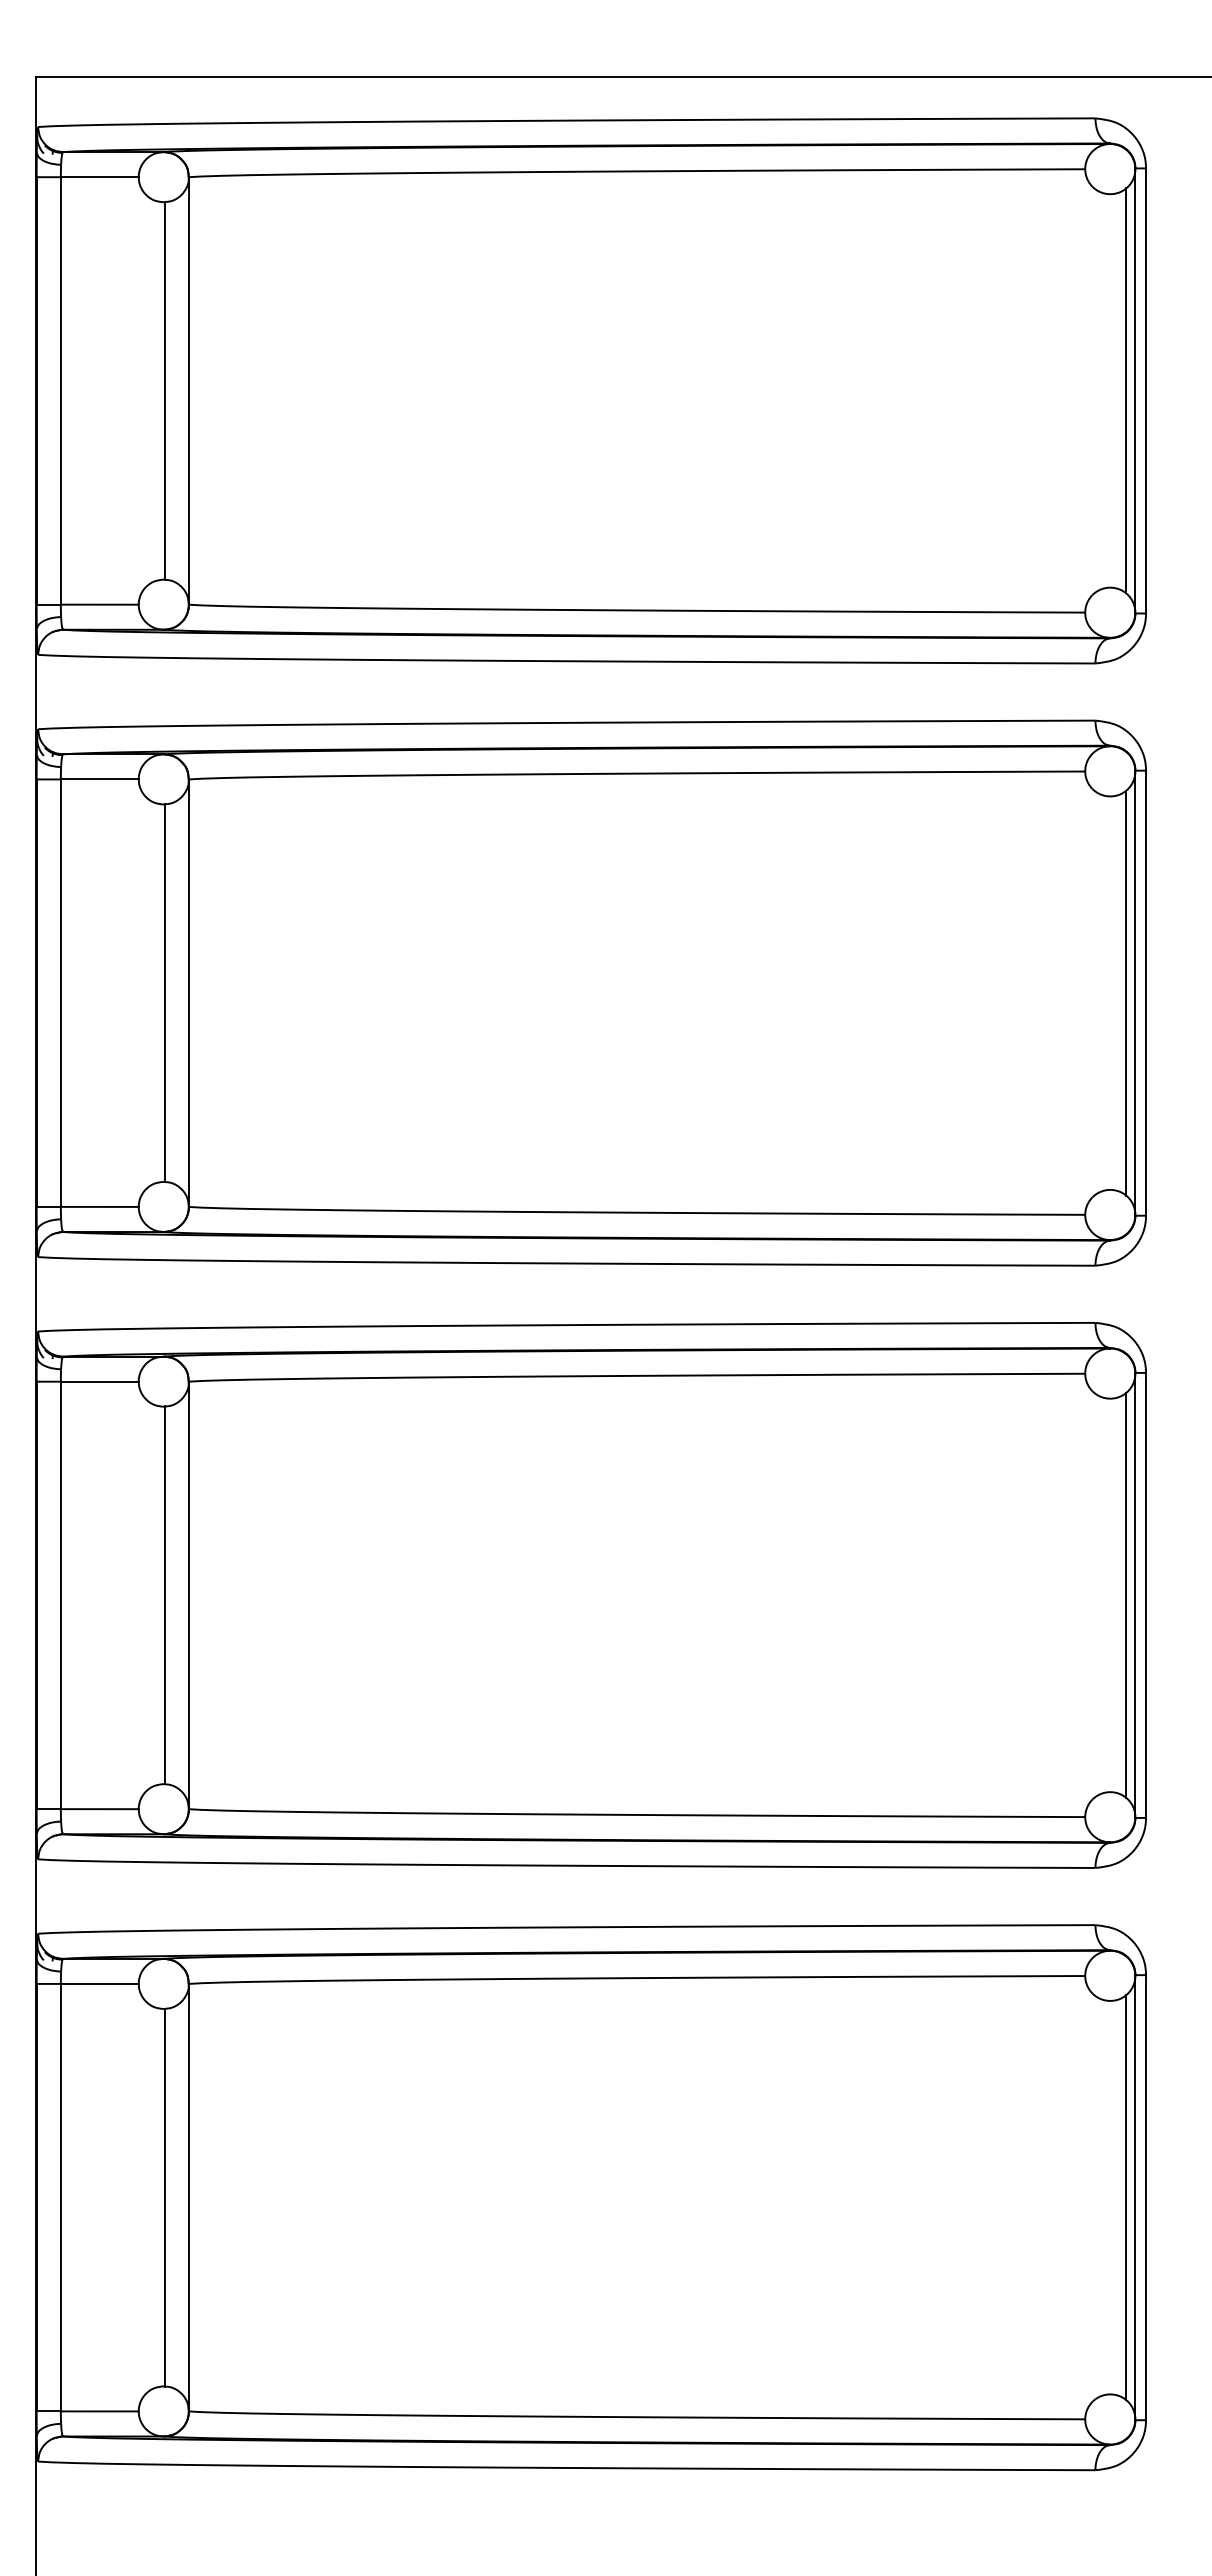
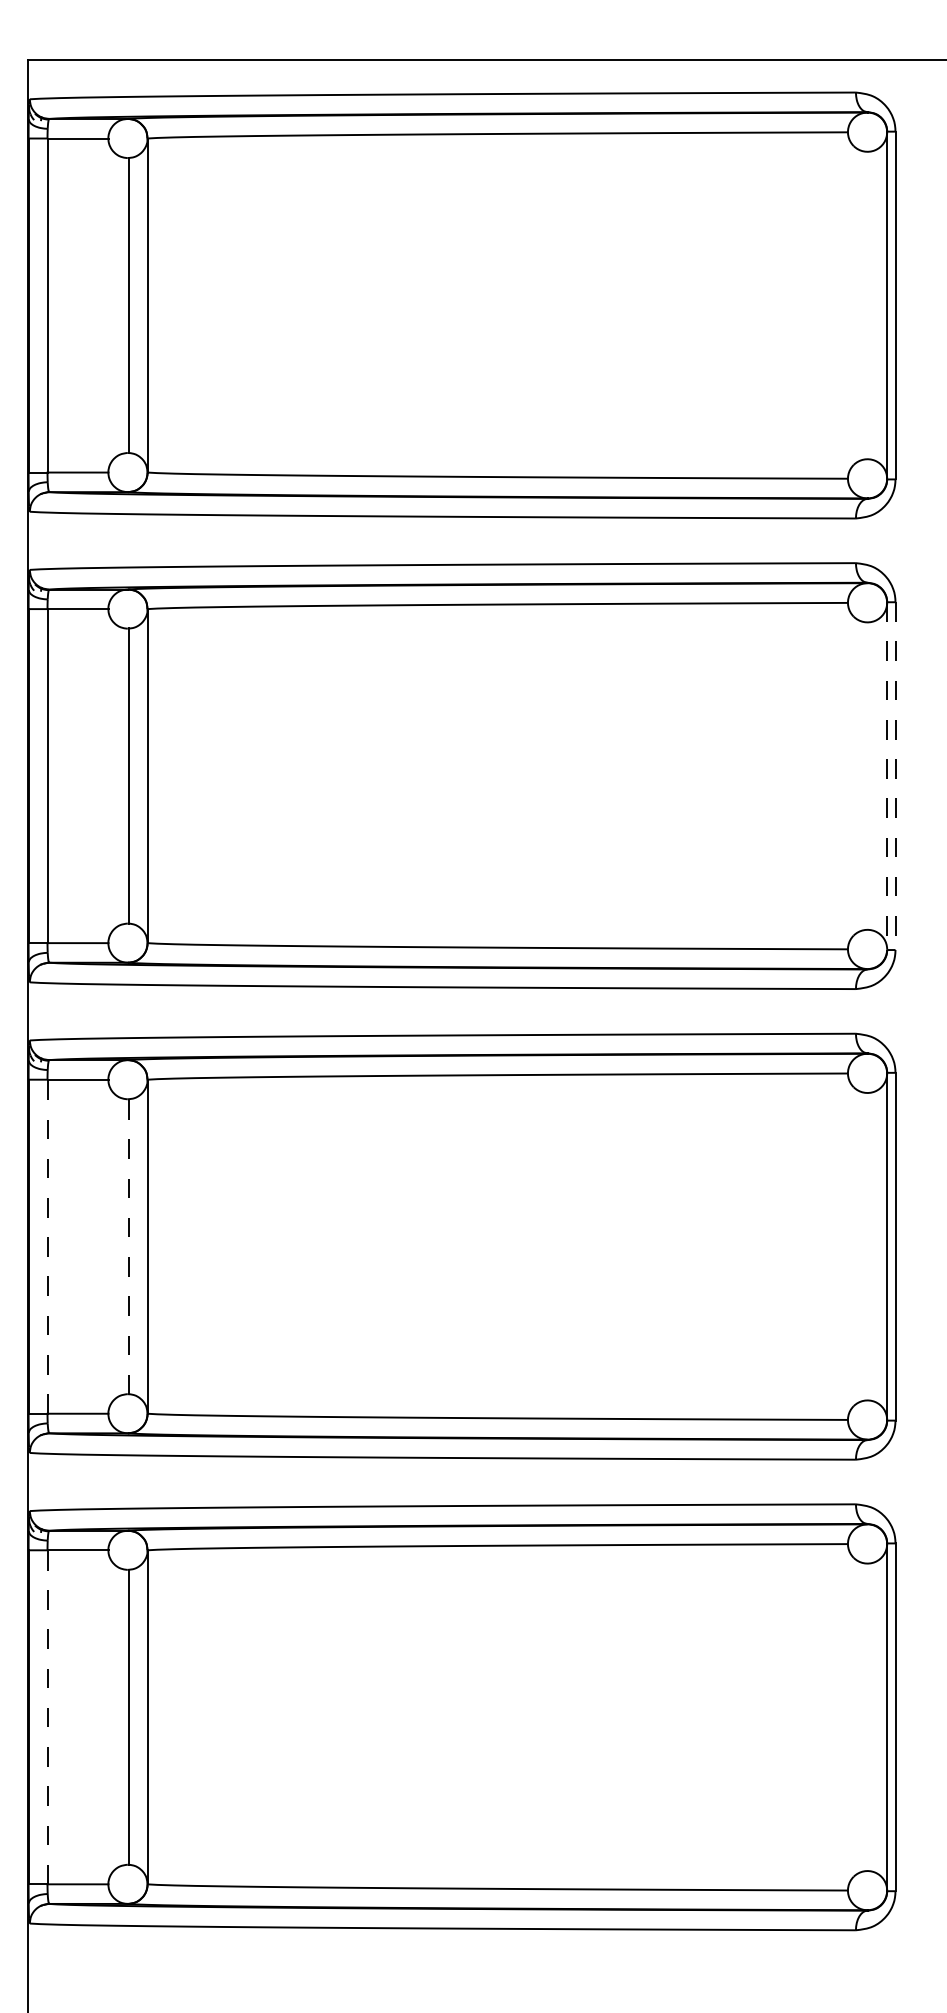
line: (1125, 390) -> (879, 305), removed
line: (1125, 992) -> (879, 775), removed
line: (1135, 993) -> (887, 776), solid -> dashed
line: (1146, 993) -> (895, 776), solid -> dashed
line: (1125, 1594) -> (879, 1245), removed
line: (60, 1595) -> (47, 1246), solid -> dashed
line: (164, 1595) -> (128, 1246), solid -> dashed
line: (60, 2197) -> (47, 1717), solid -> dashed
line: (1125, 2197) -> (879, 1717), removed

